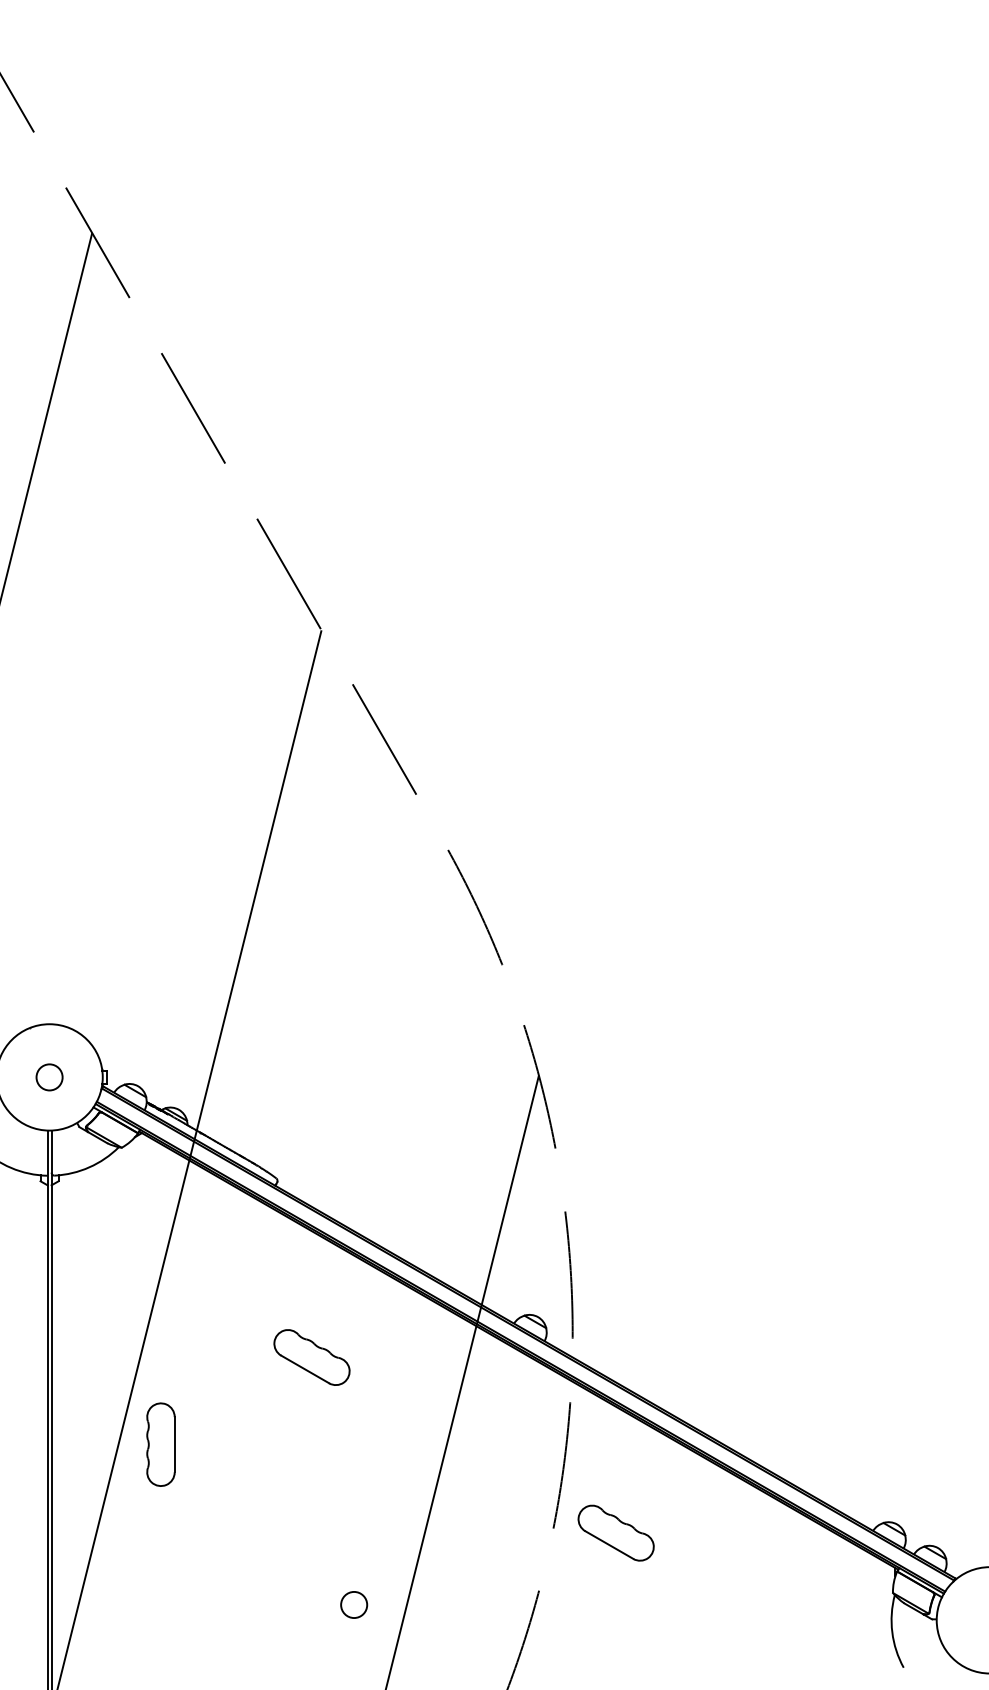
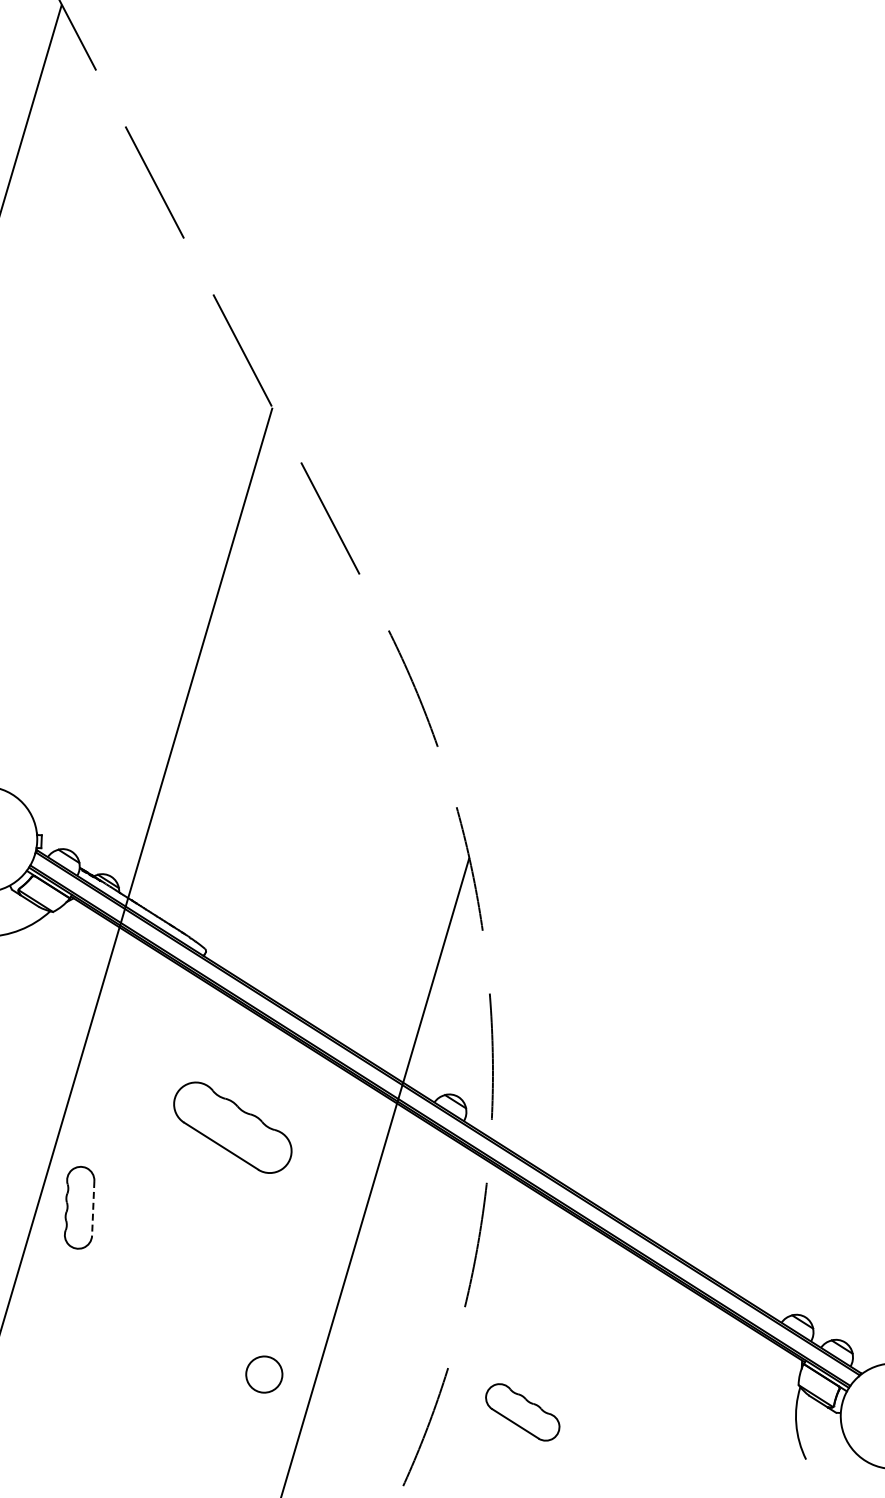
part: (311, 1357) -> (232, 1127), size x1.6
line: (174, 1444) -> (93, 1208), solid -> dashed
part: (615, 1532) -> (522, 1411), moved
circle: (354, 1604) -> (264, 1374), size x1.4

